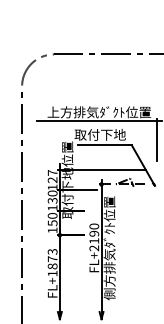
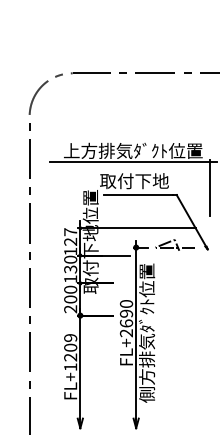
text: (52, 226) -> (70, 304), 150 -> 200
text: (94, 241) -> (126, 323), FL+2190 -> FL+2690
text: (52, 258) -> (70, 347), FL+1873 -> FL+1209

